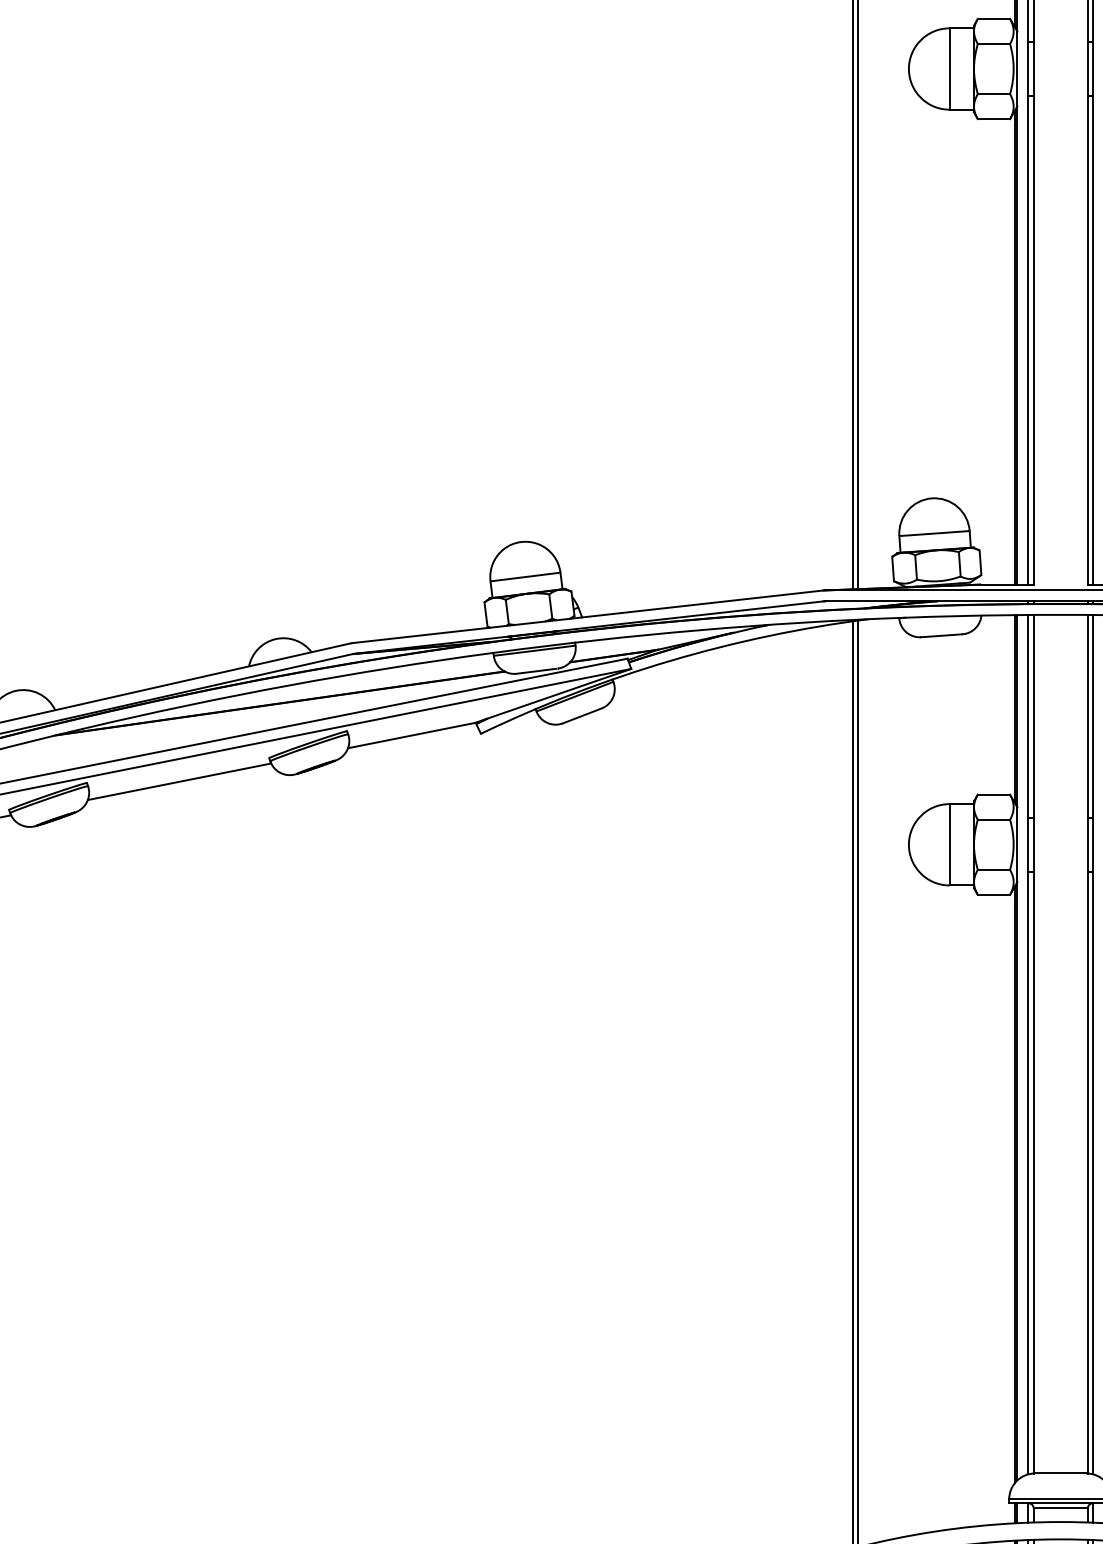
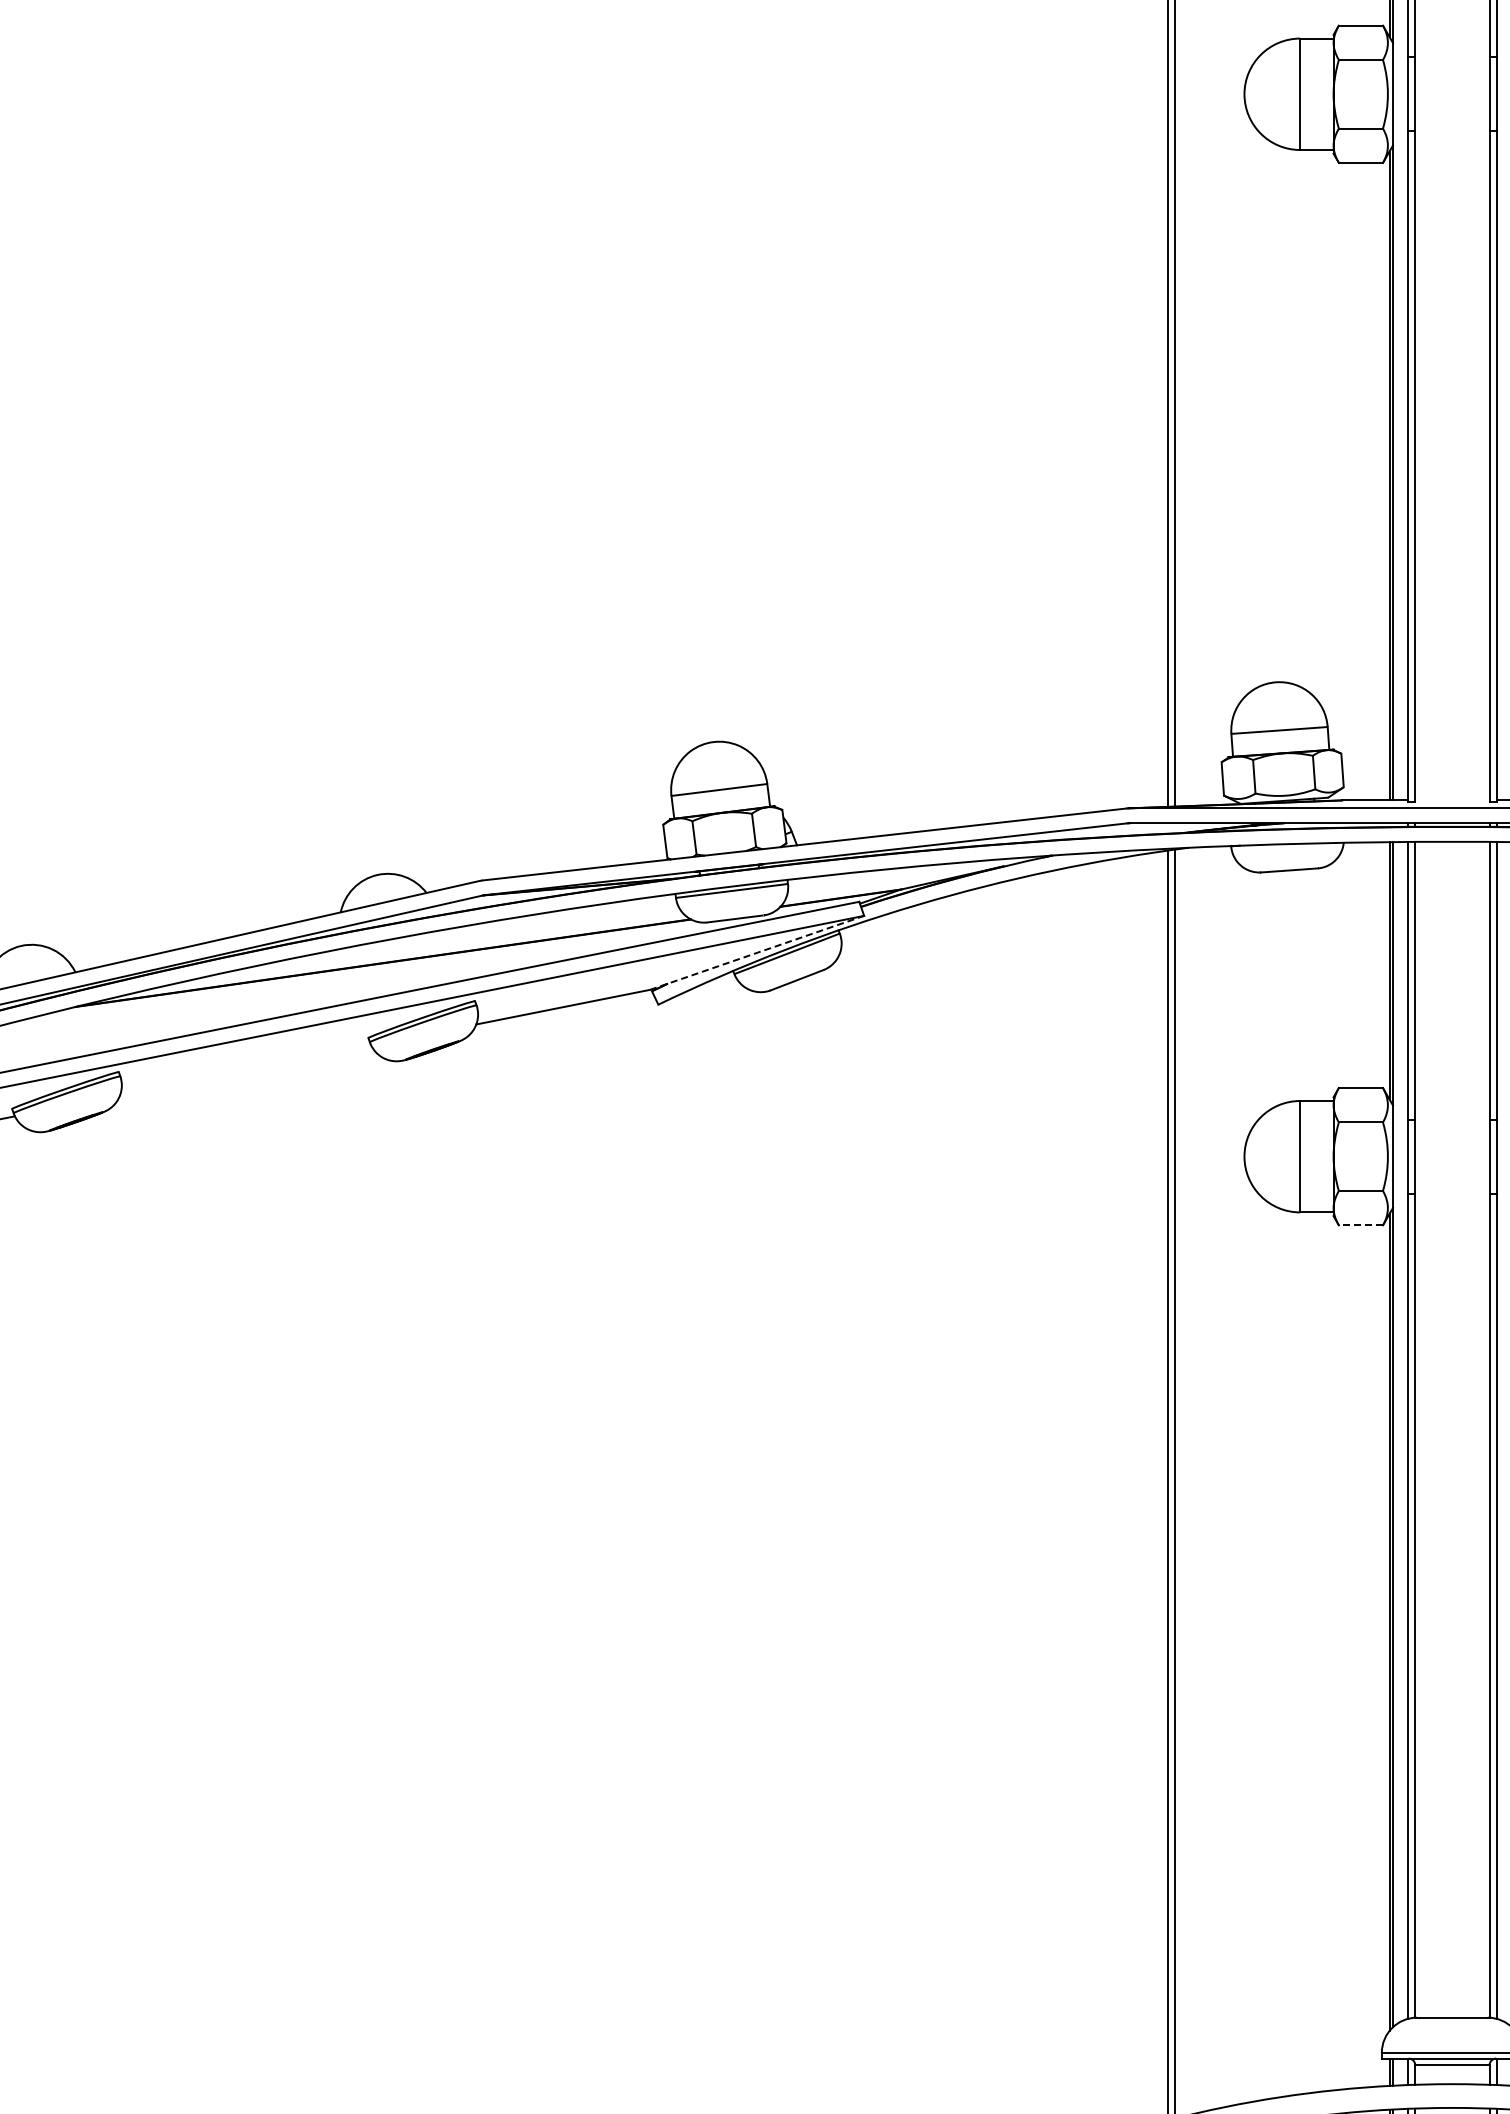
line: (553, 695) -> (757, 952), solid -> dashed
line: (179, 781) -> (245, 1070), removed
line: (993, 895) -> (1360, 1225), solid -> dashed

